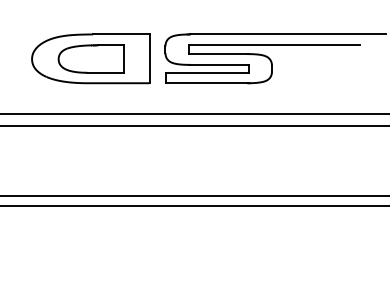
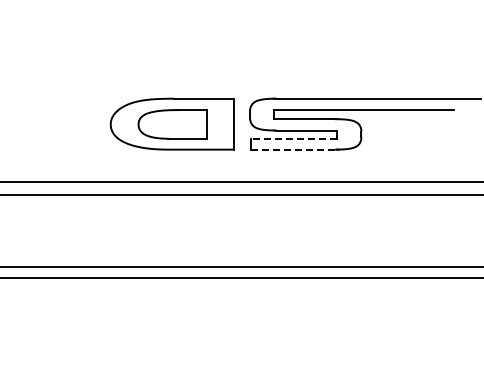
line: (207, 73) -> (293, 139), solid -> dashed
line: (207, 83) -> (293, 149), solid -> dashed

